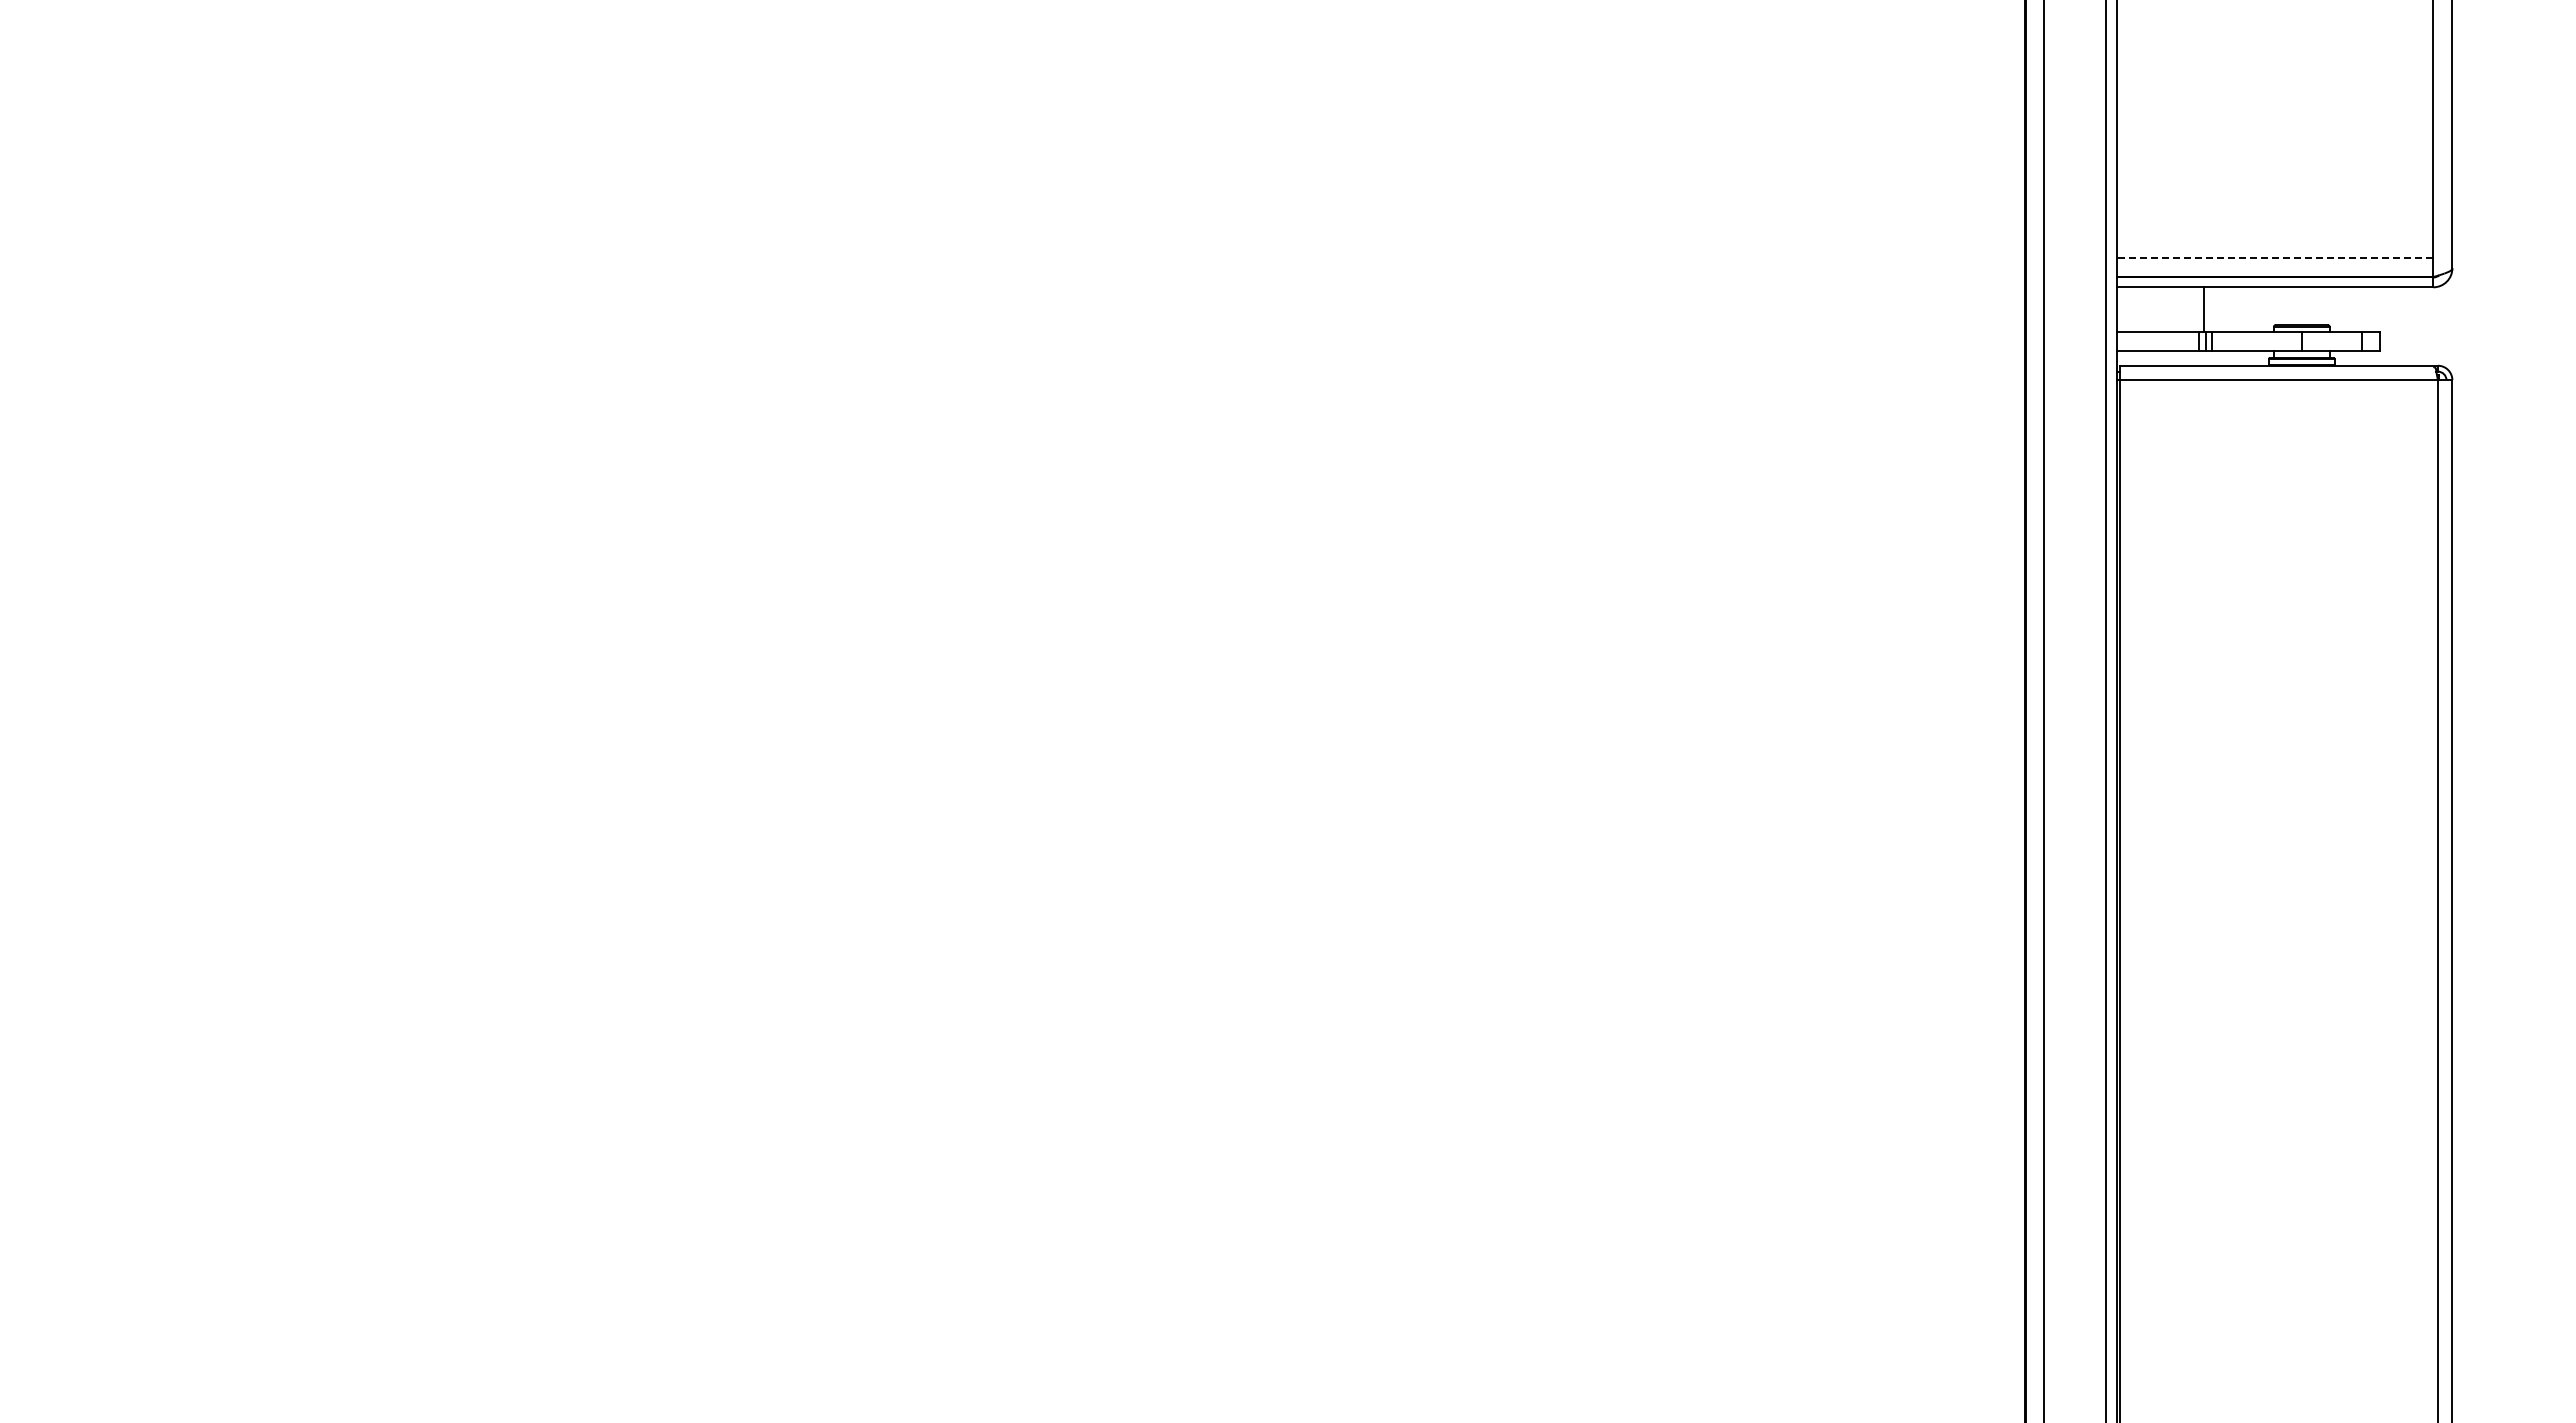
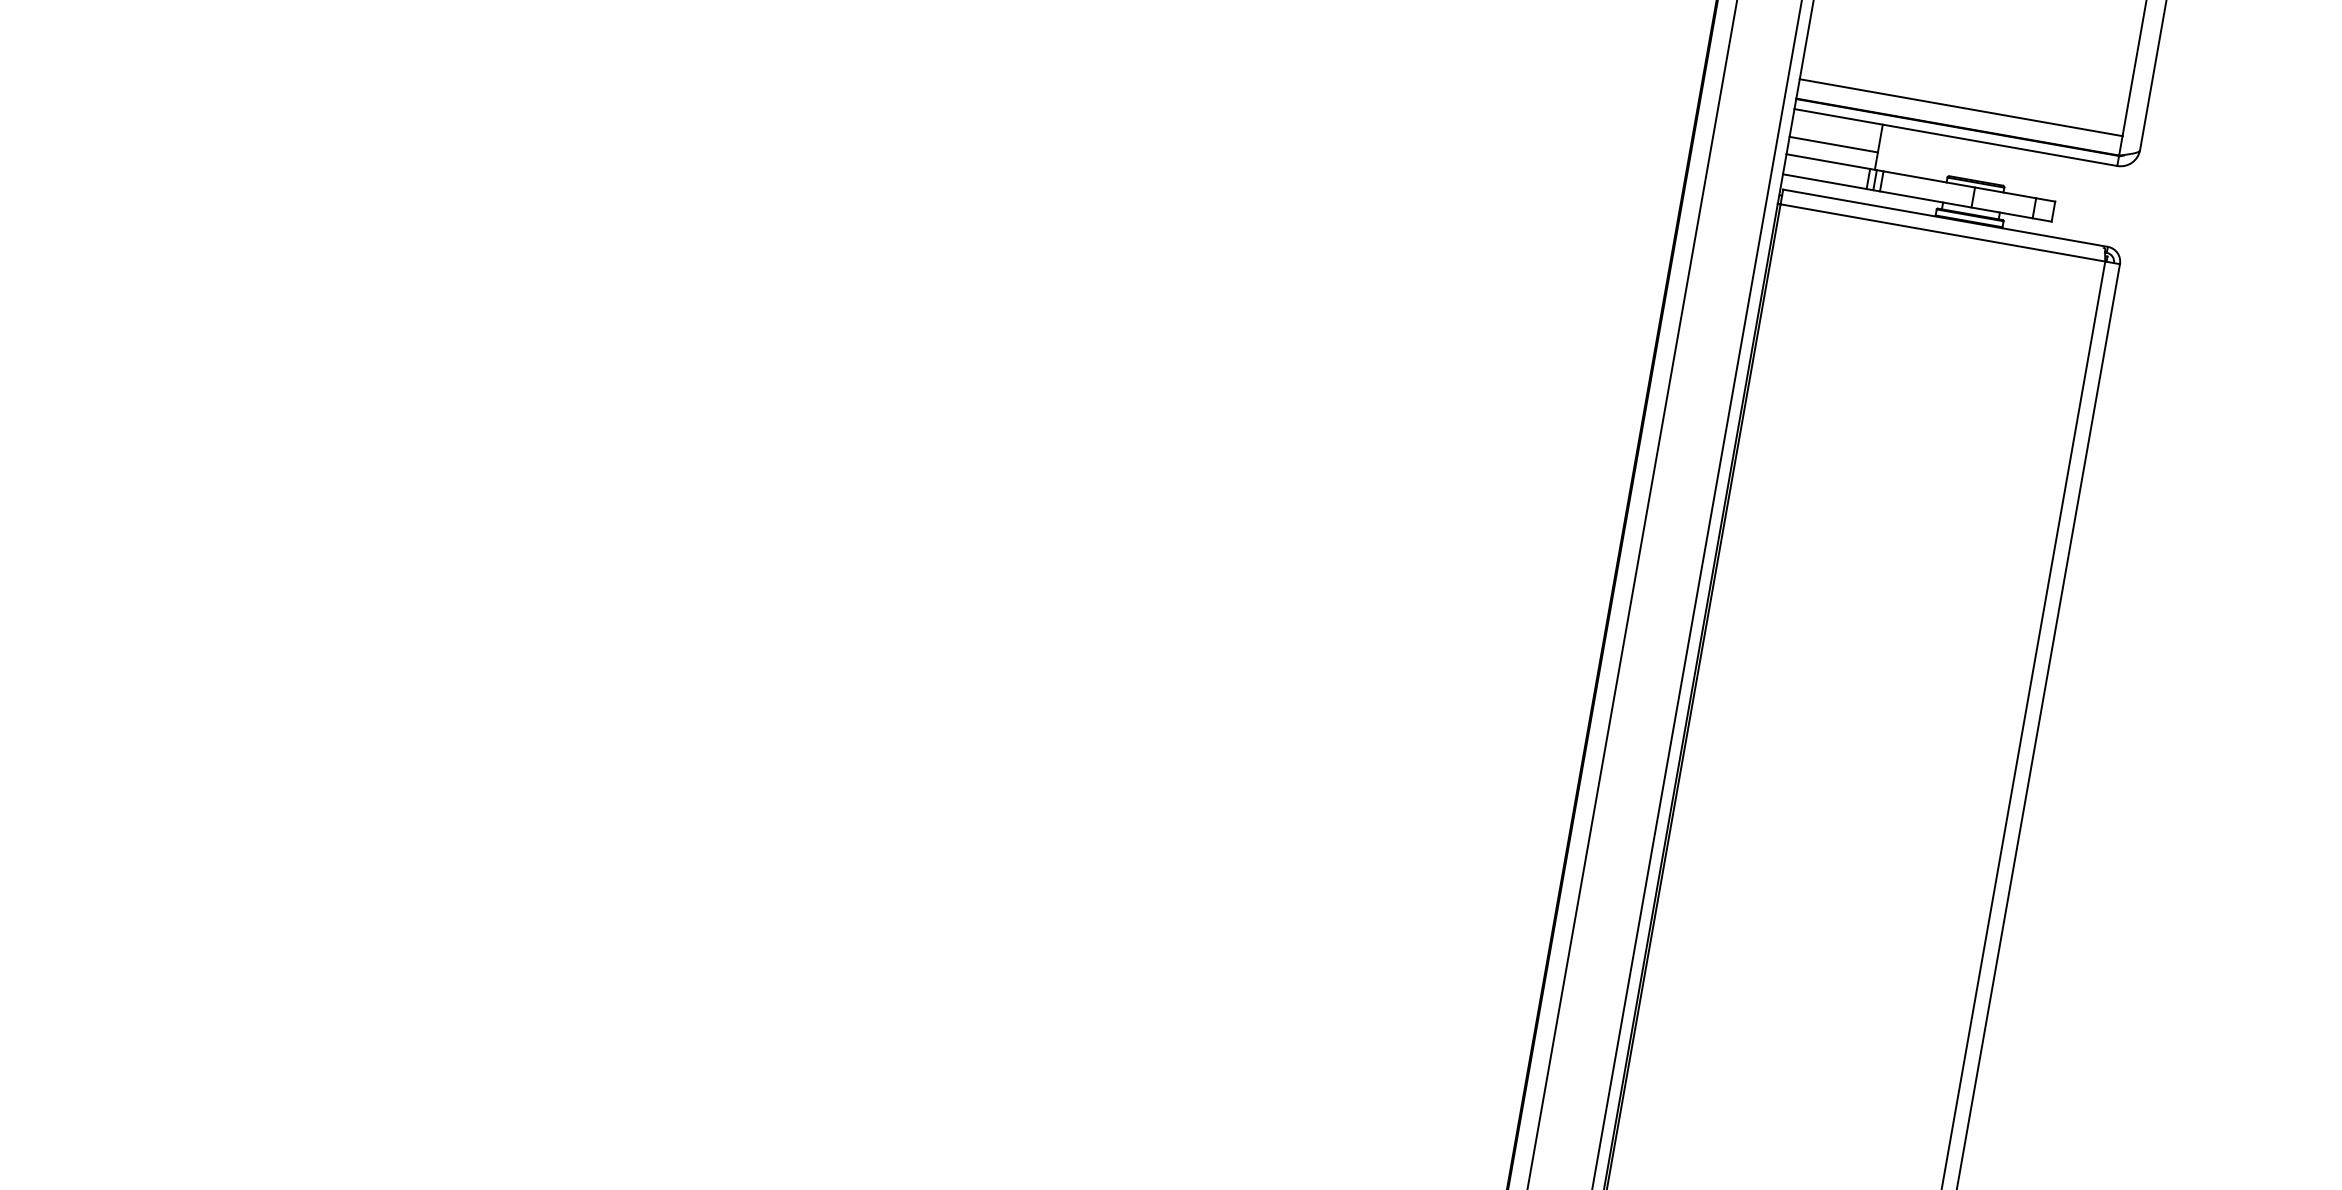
line: (2274, 258) -> (1960, 108), dashed -> solid
line: (2159, 314) -> (1832, 144), added

